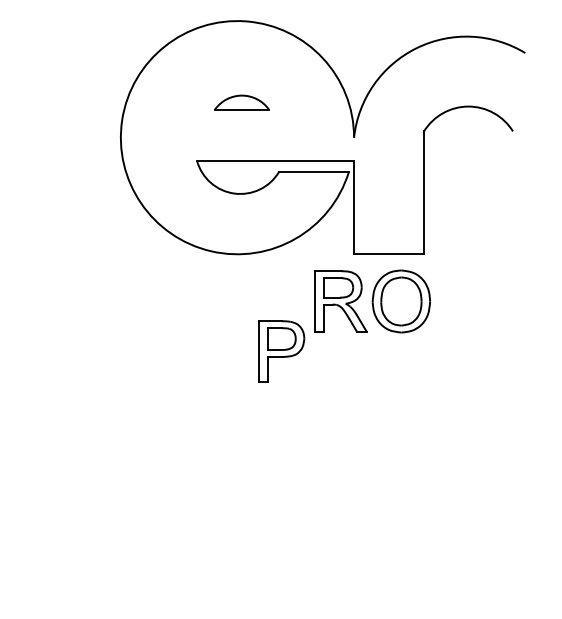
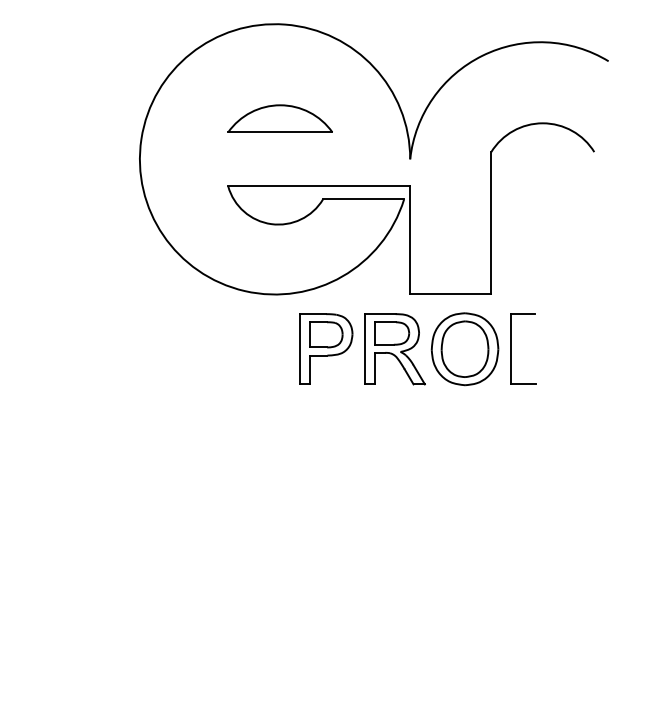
part: (241, 102) -> (279, 118), size x1.67
part: (441, 301) -> (511, 349), added
part: (281, 351) -> (326, 349), moved

